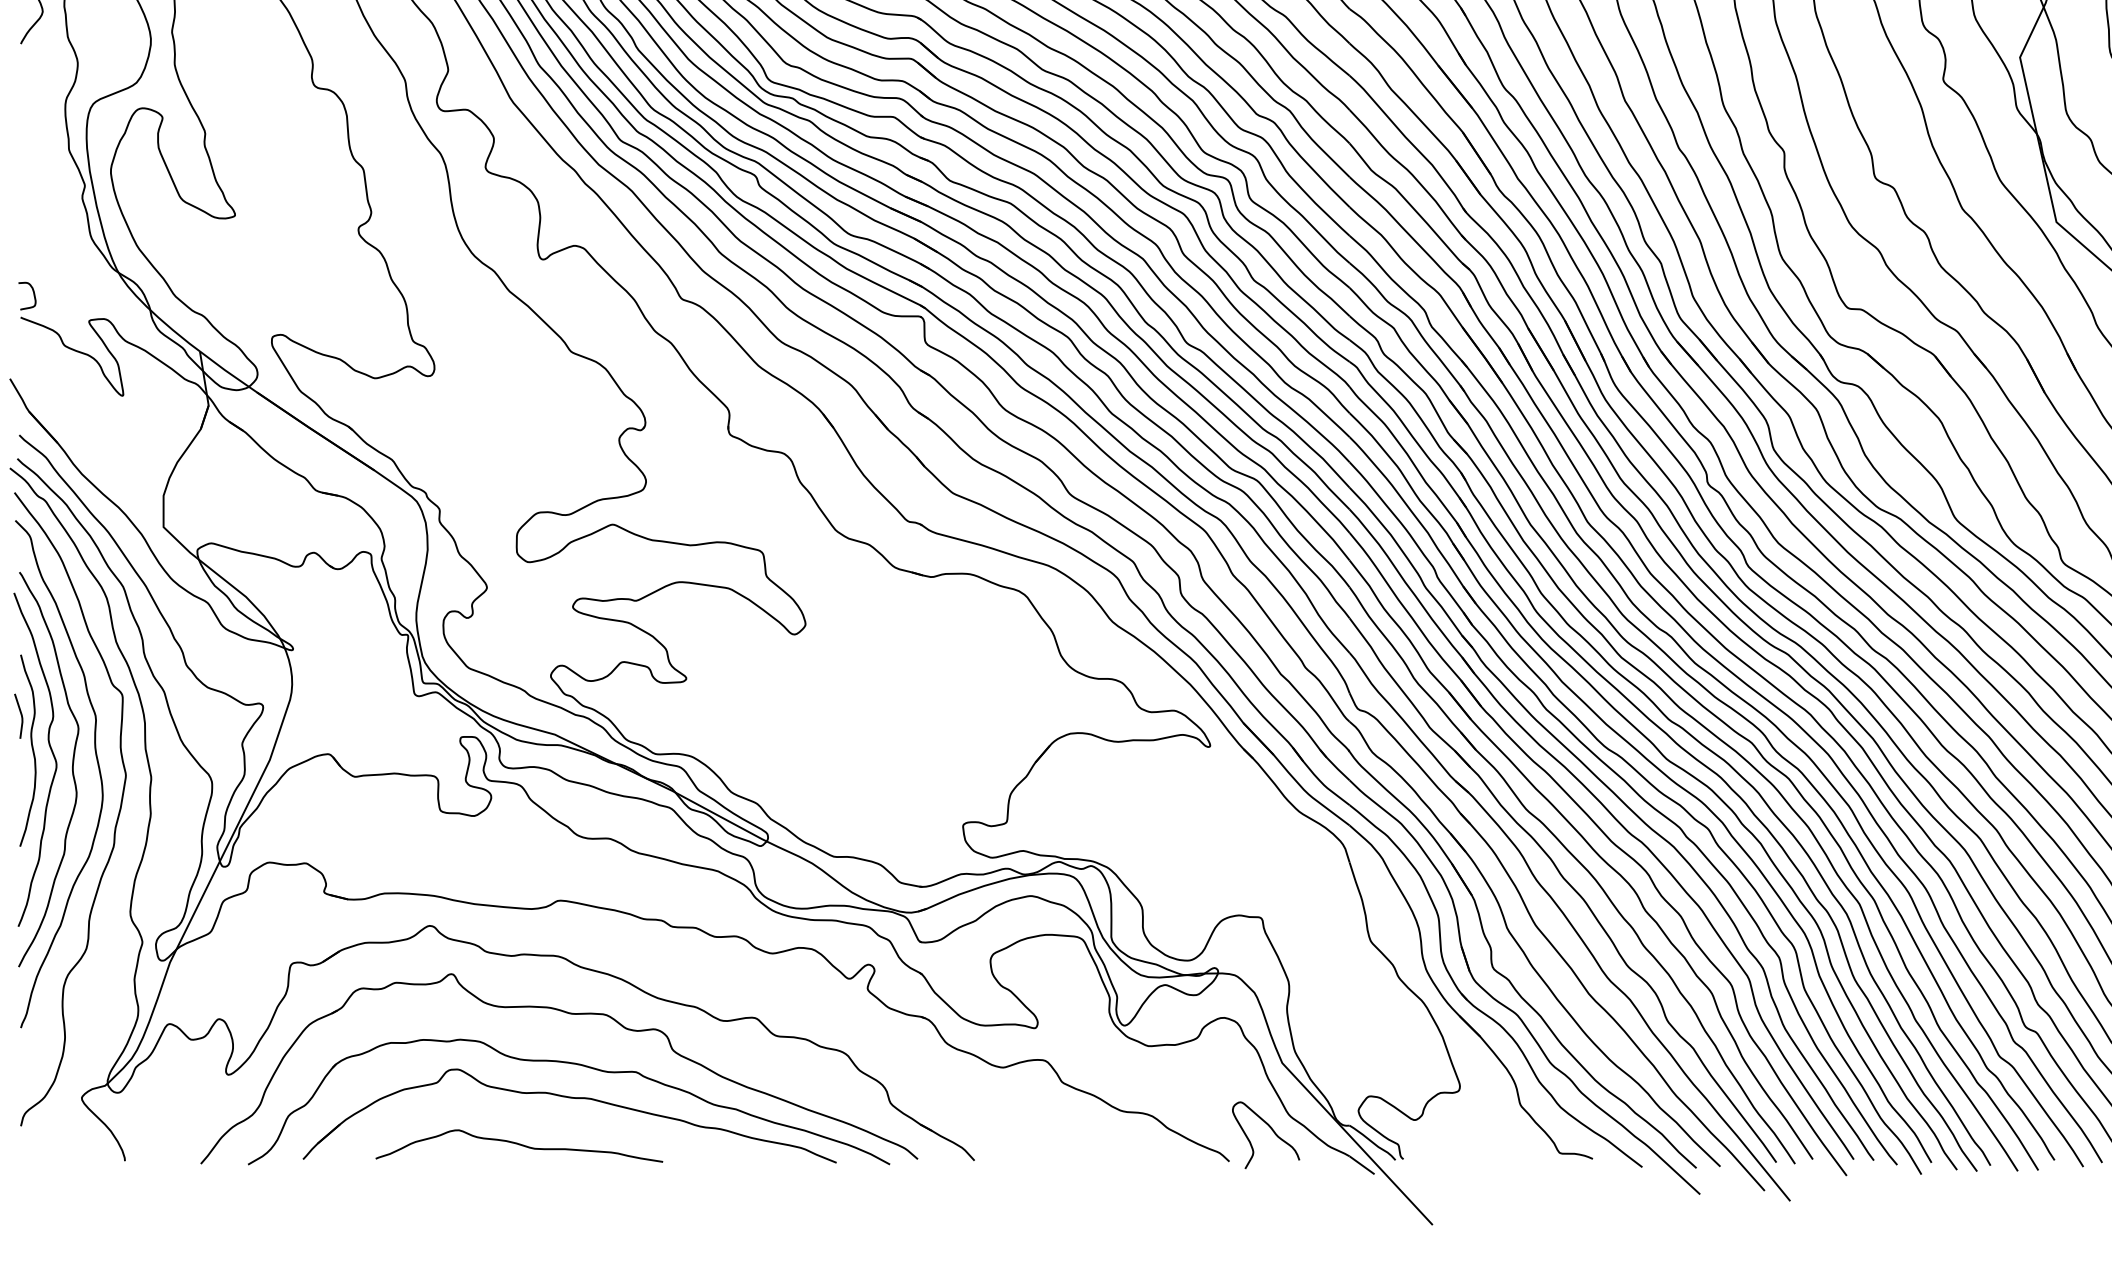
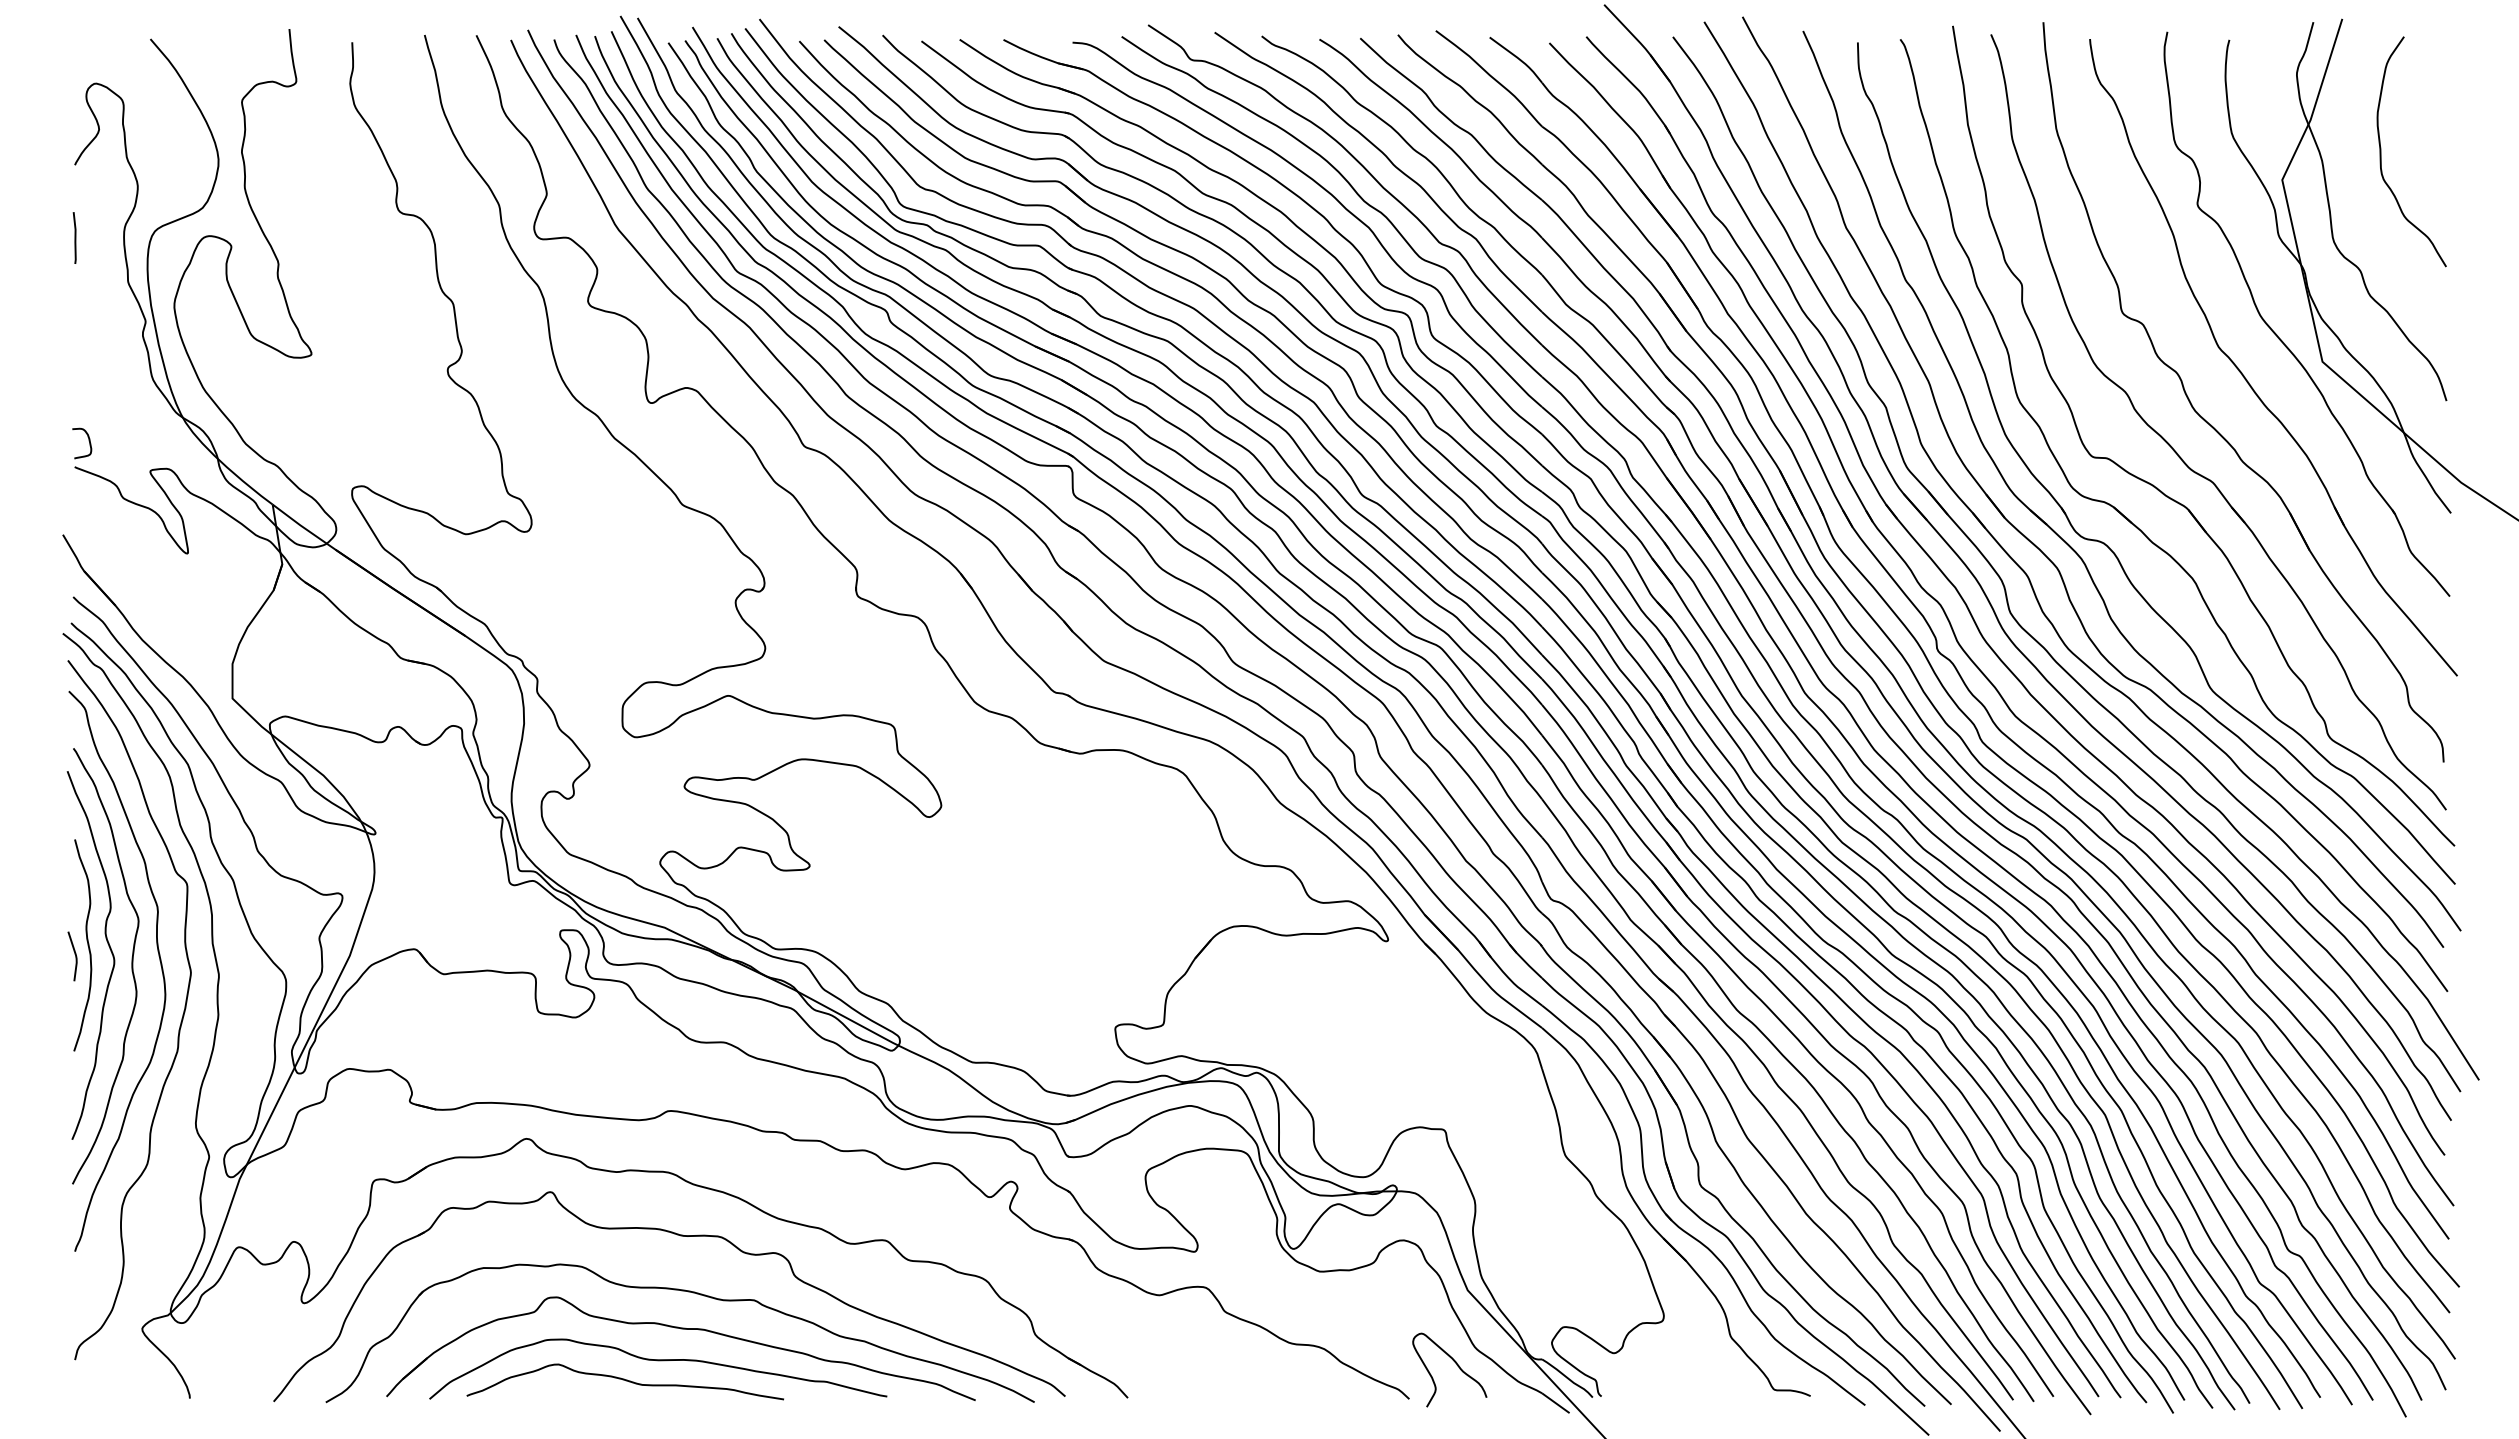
line: (20, 109) -> (74, 237), added
line: (20, 714) -> (74, 954), moved
curve: (549, 1127) -> (658, 1361), added

